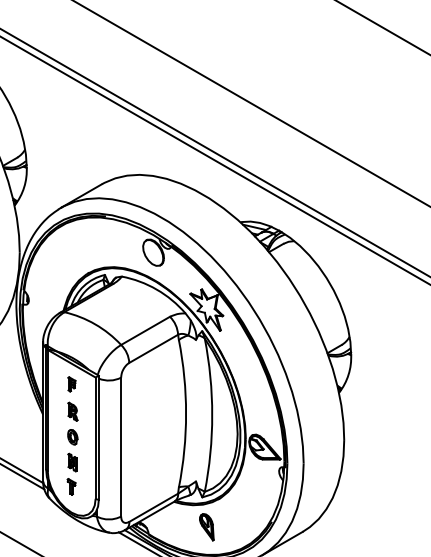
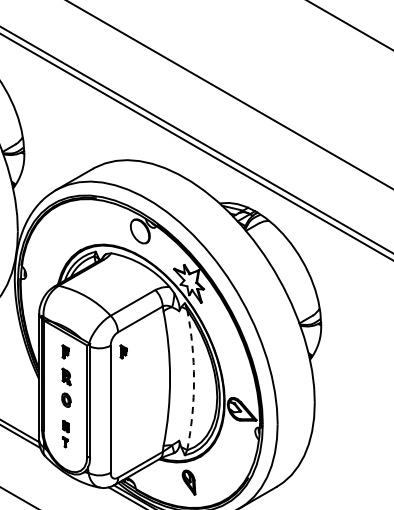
part: (135, 383) -> (123, 351), added
arc: (212, 415) -> (194, 380), solid -> dashed
part: (71, 473) -> (65, 433), size x0.7

